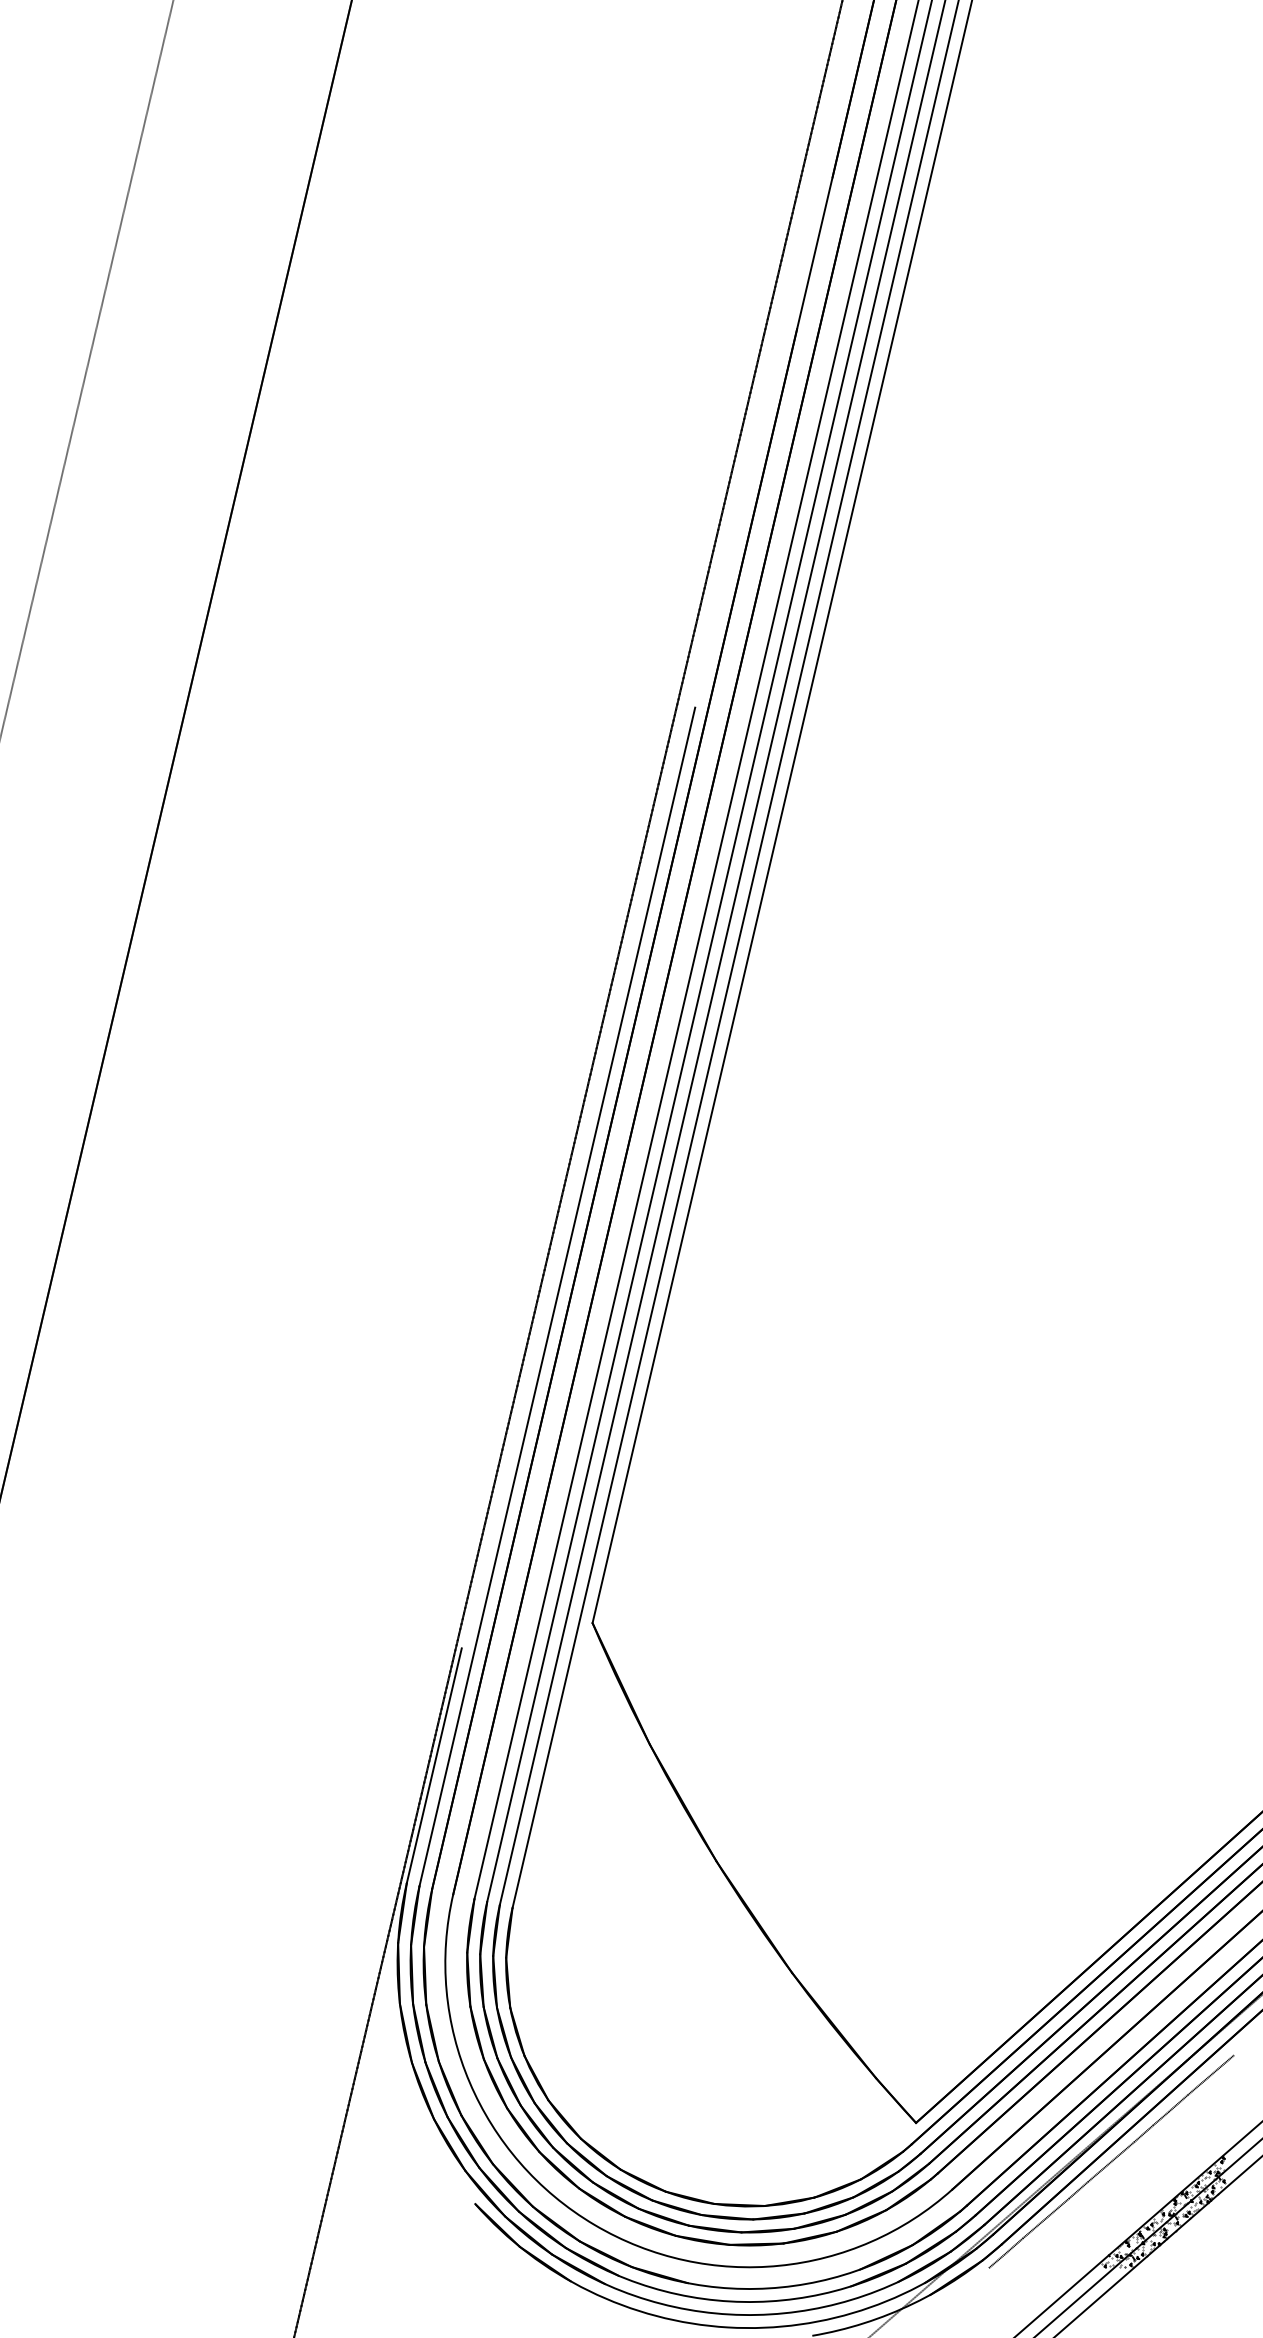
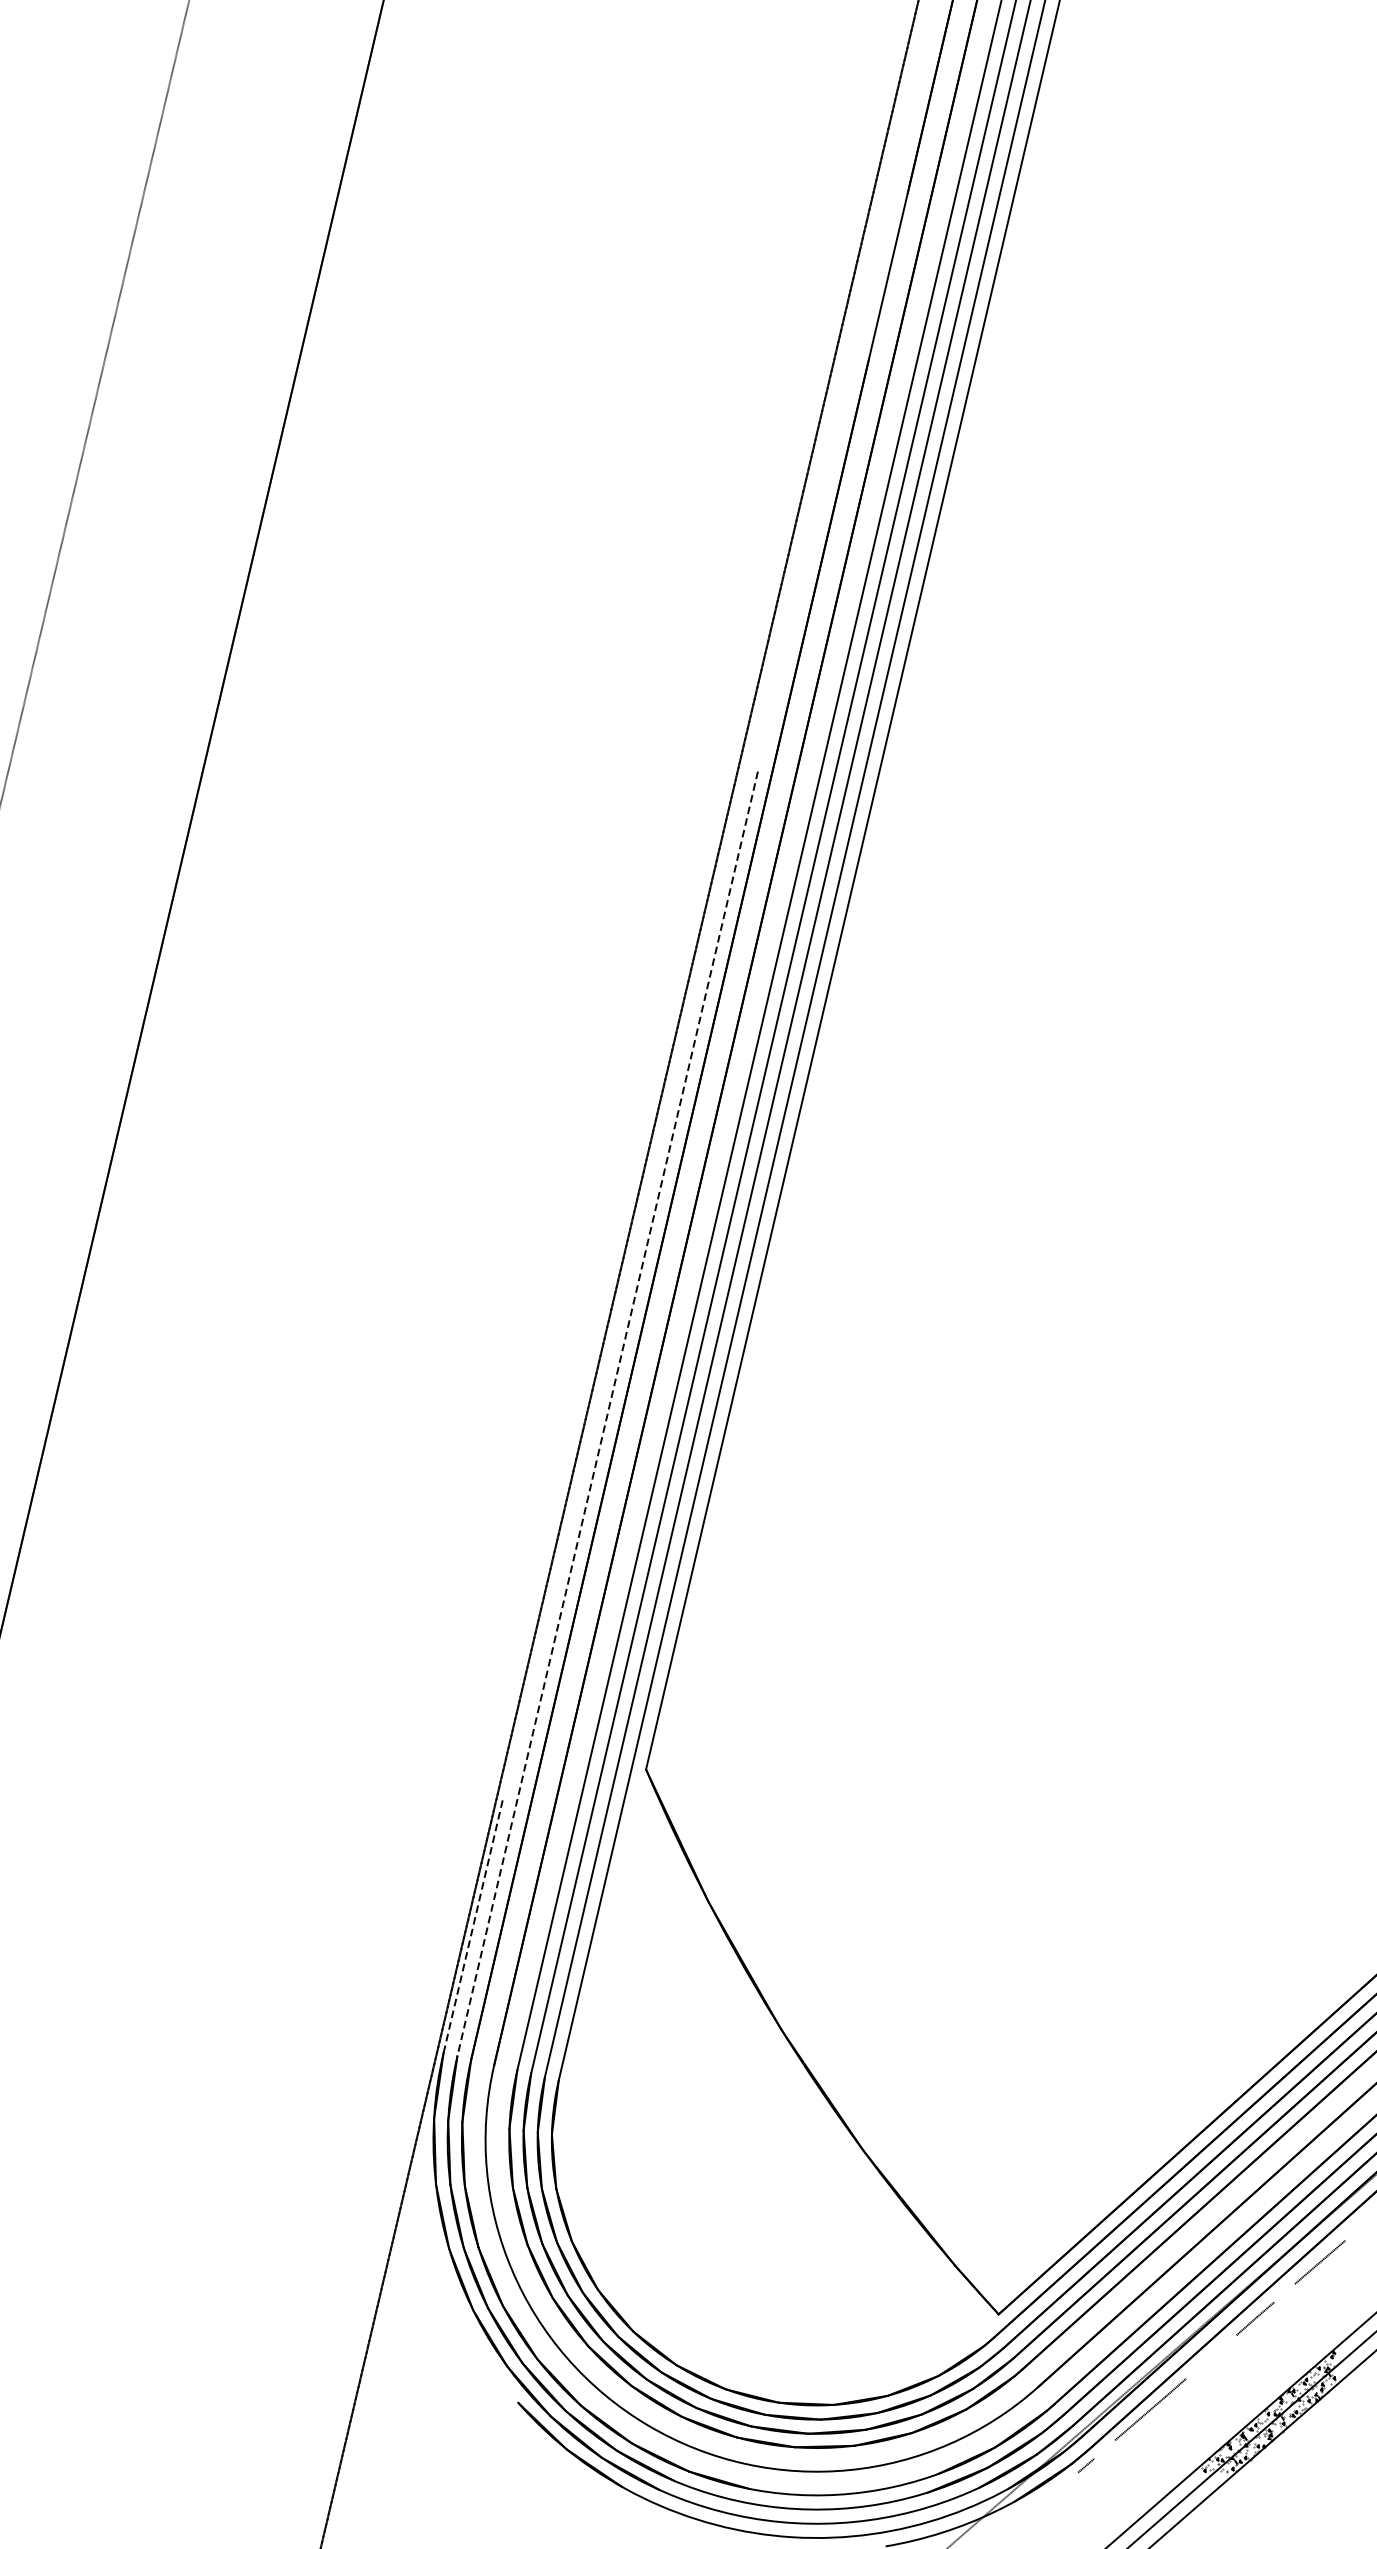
line: (557, 1297) -> (607, 1414), solid -> dashed
line: (434, 1765) -> (473, 1924), solid -> dashed
line: (1177, 2103) -> (1283, 2293), removed
line: (1110, 2161) -> (1210, 2356), removed
line: (1012, 2246) -> (1103, 2449), removed

